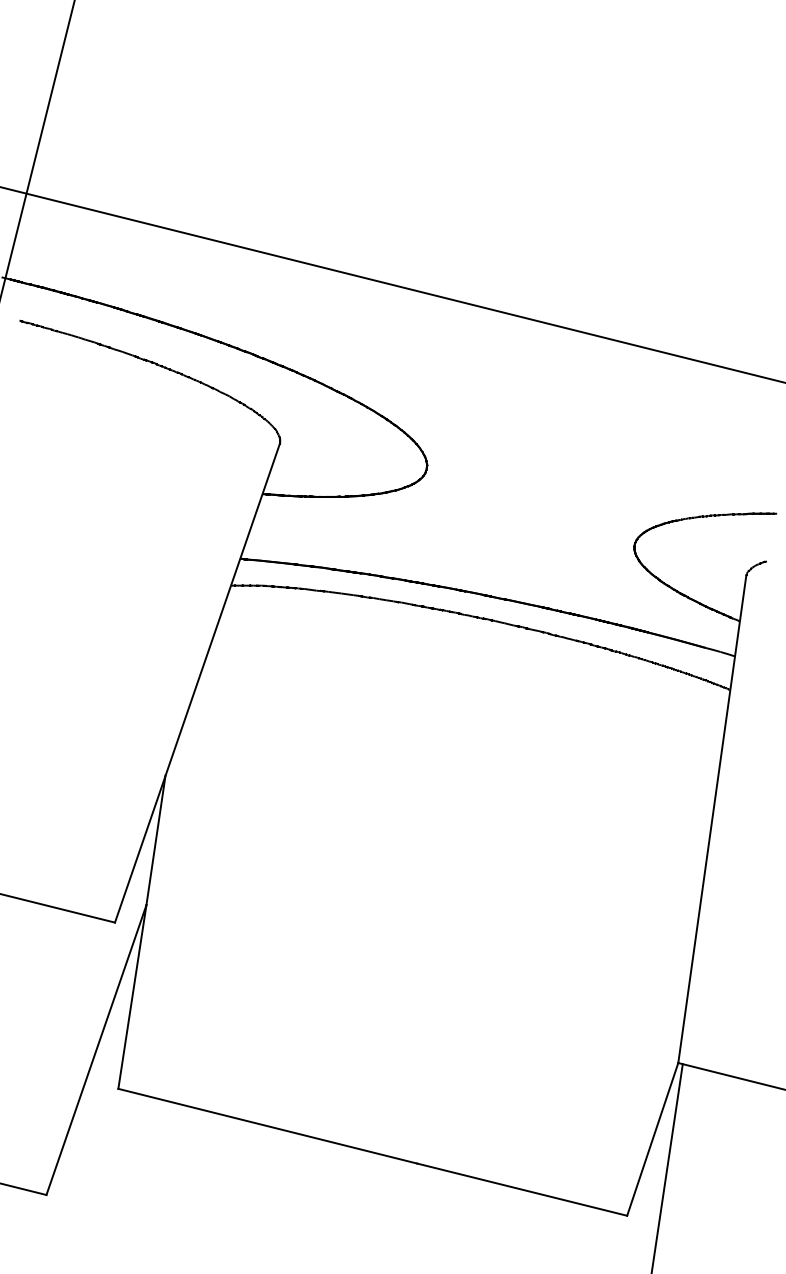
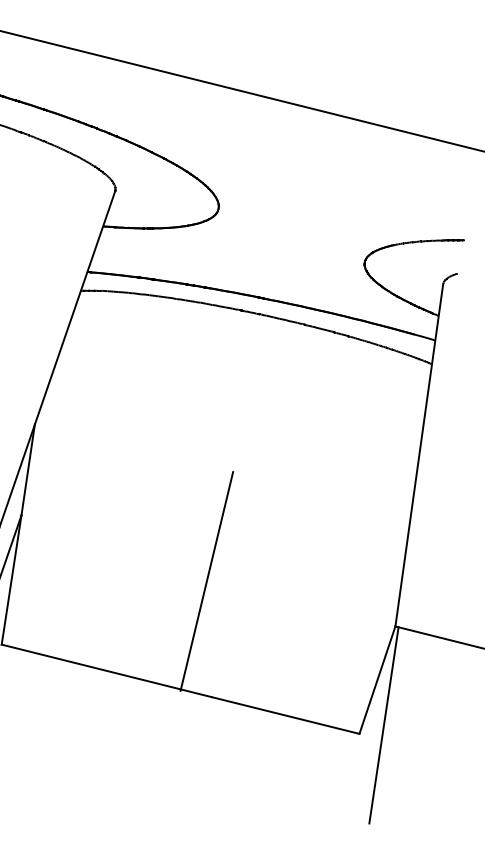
line: (409, 998) -> (206, 581), added

